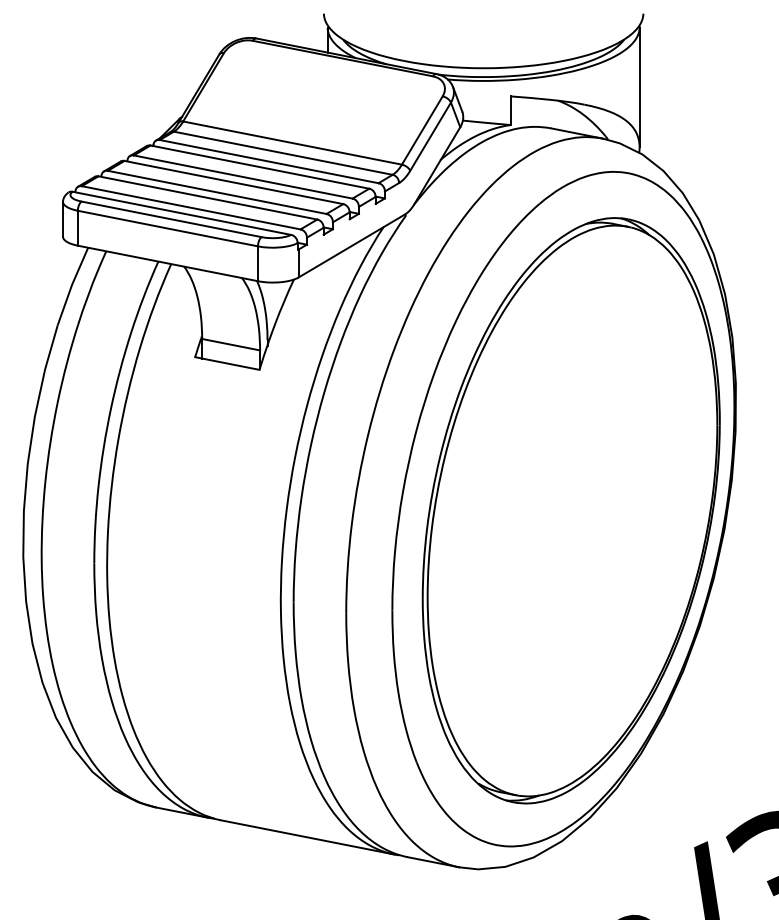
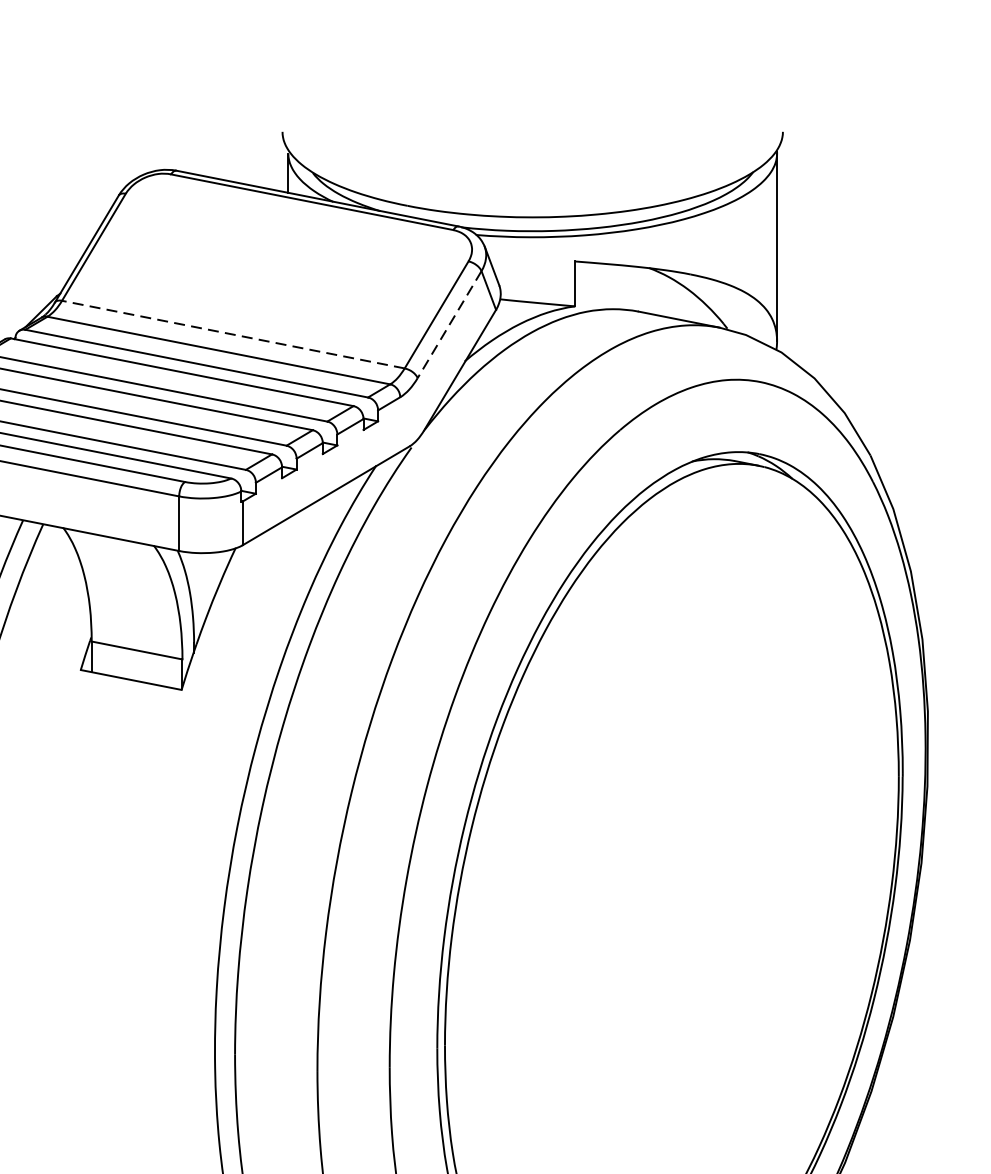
line: (430, 136) -> (449, 324), solid -> dashed
line: (292, 142) -> (233, 333), solid -> dashed

